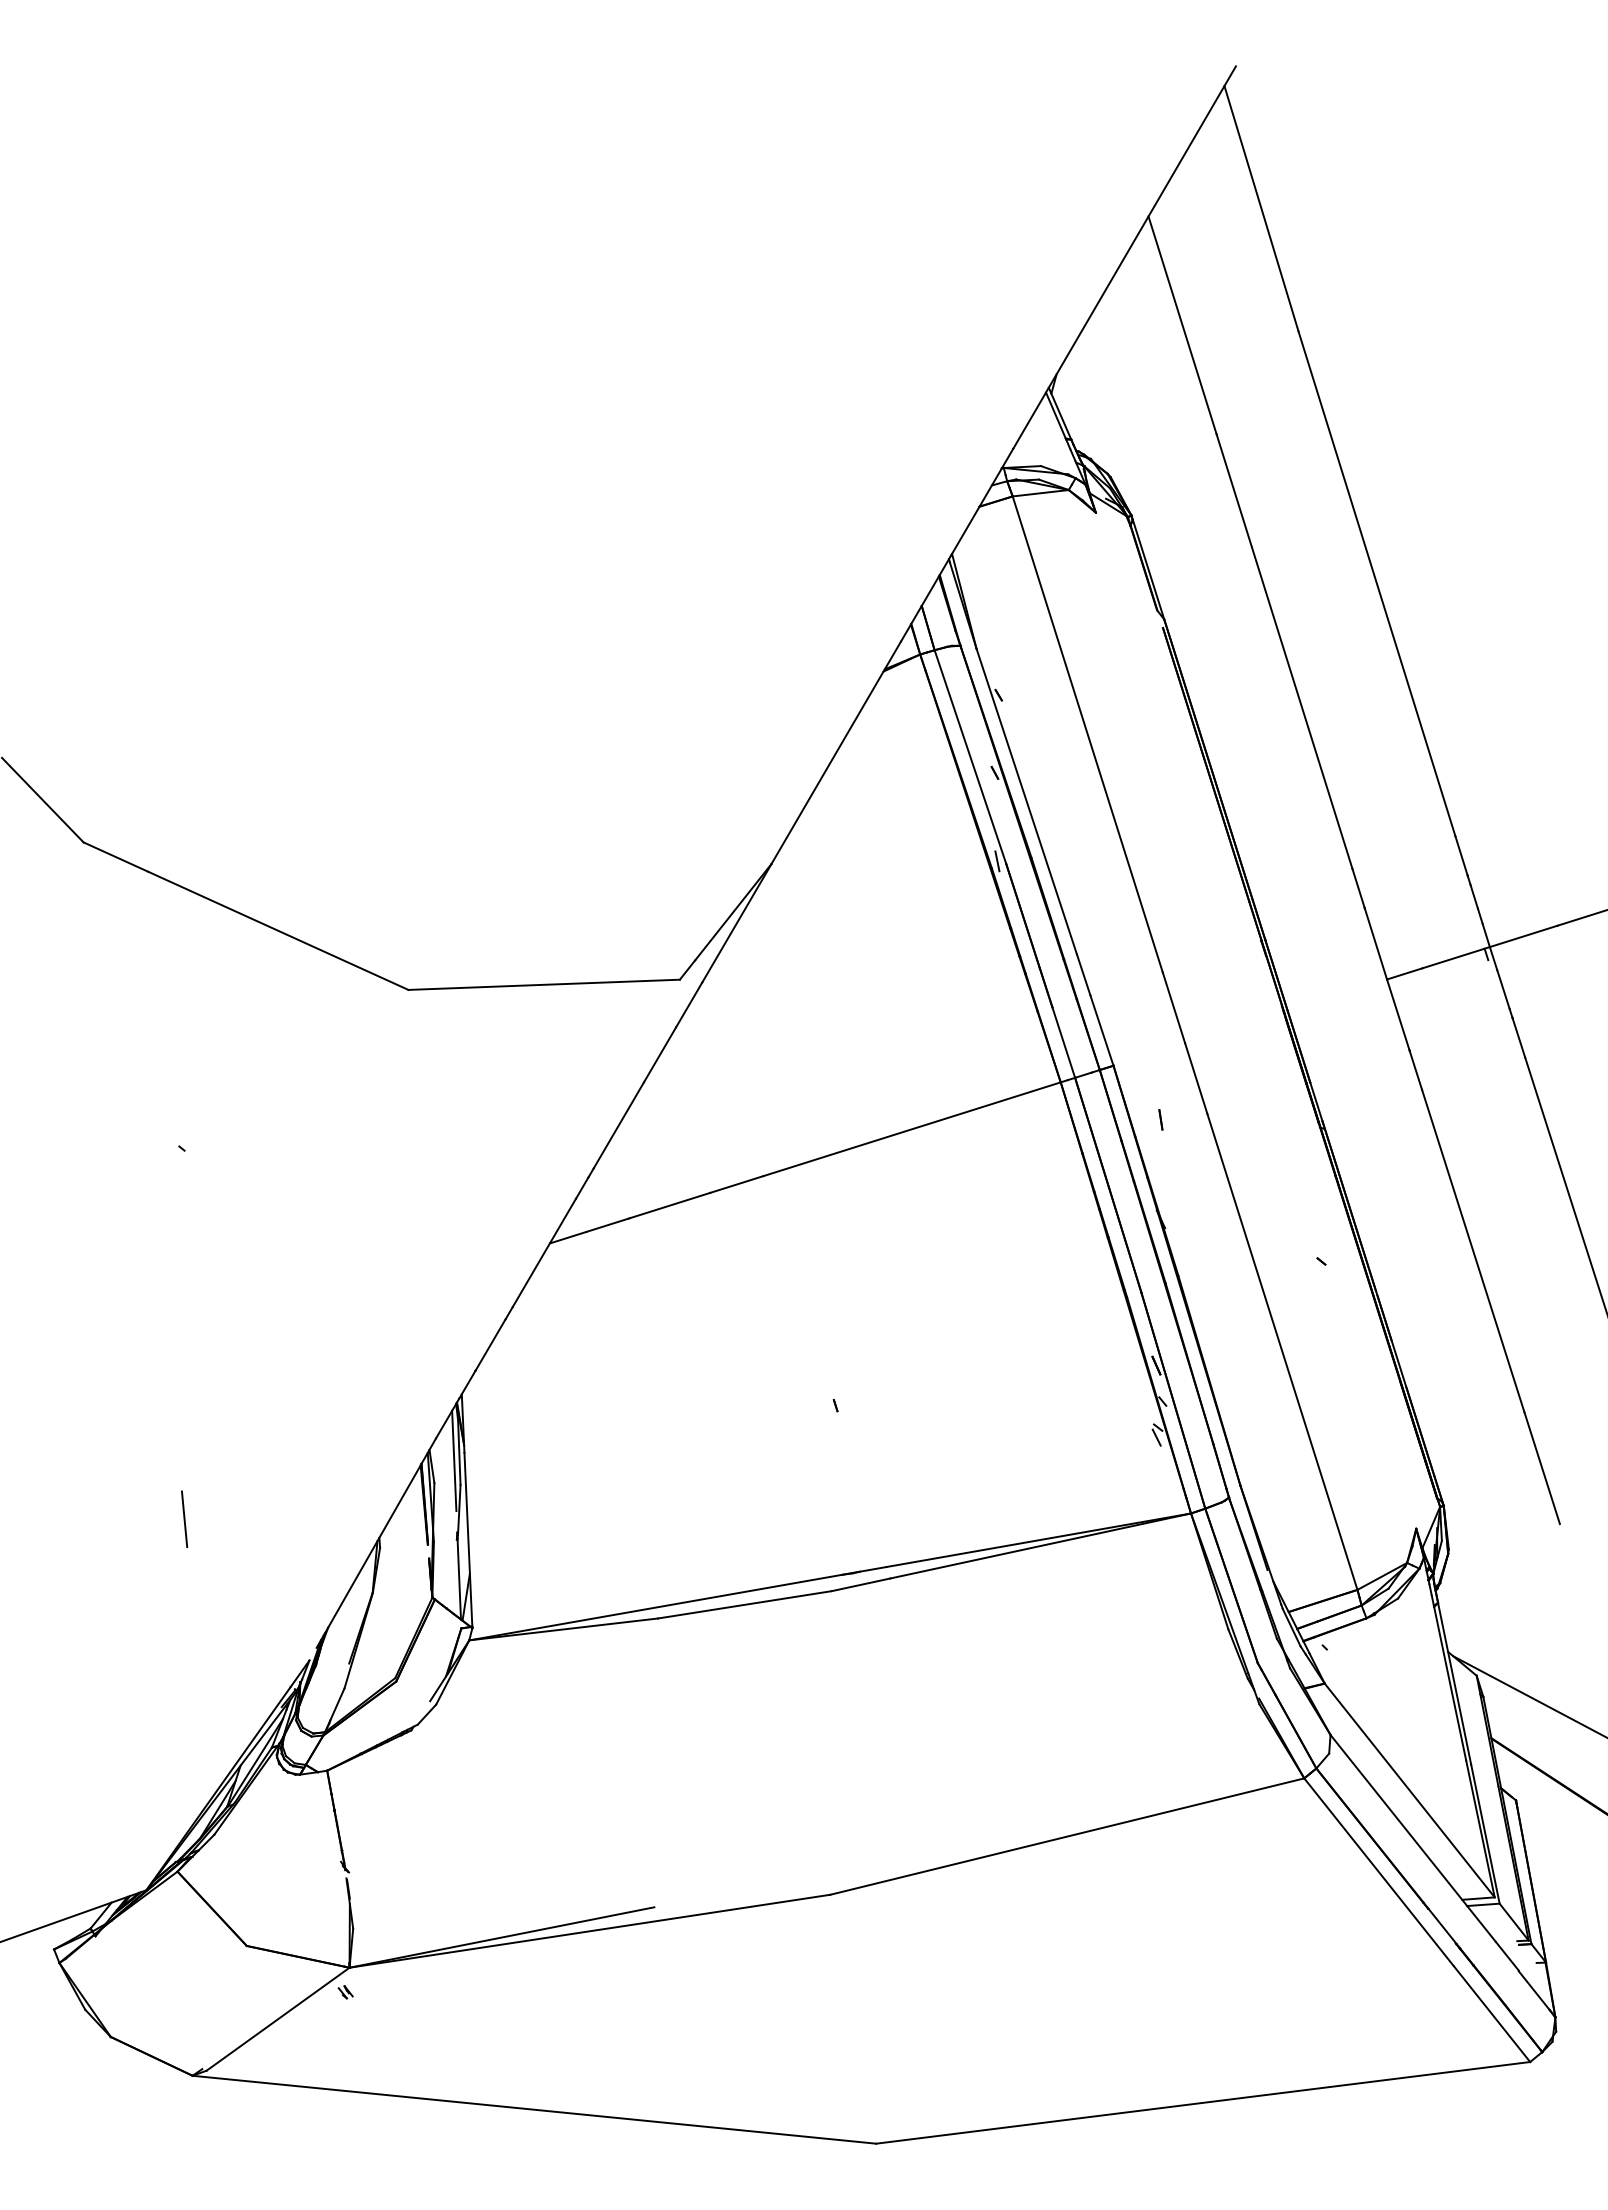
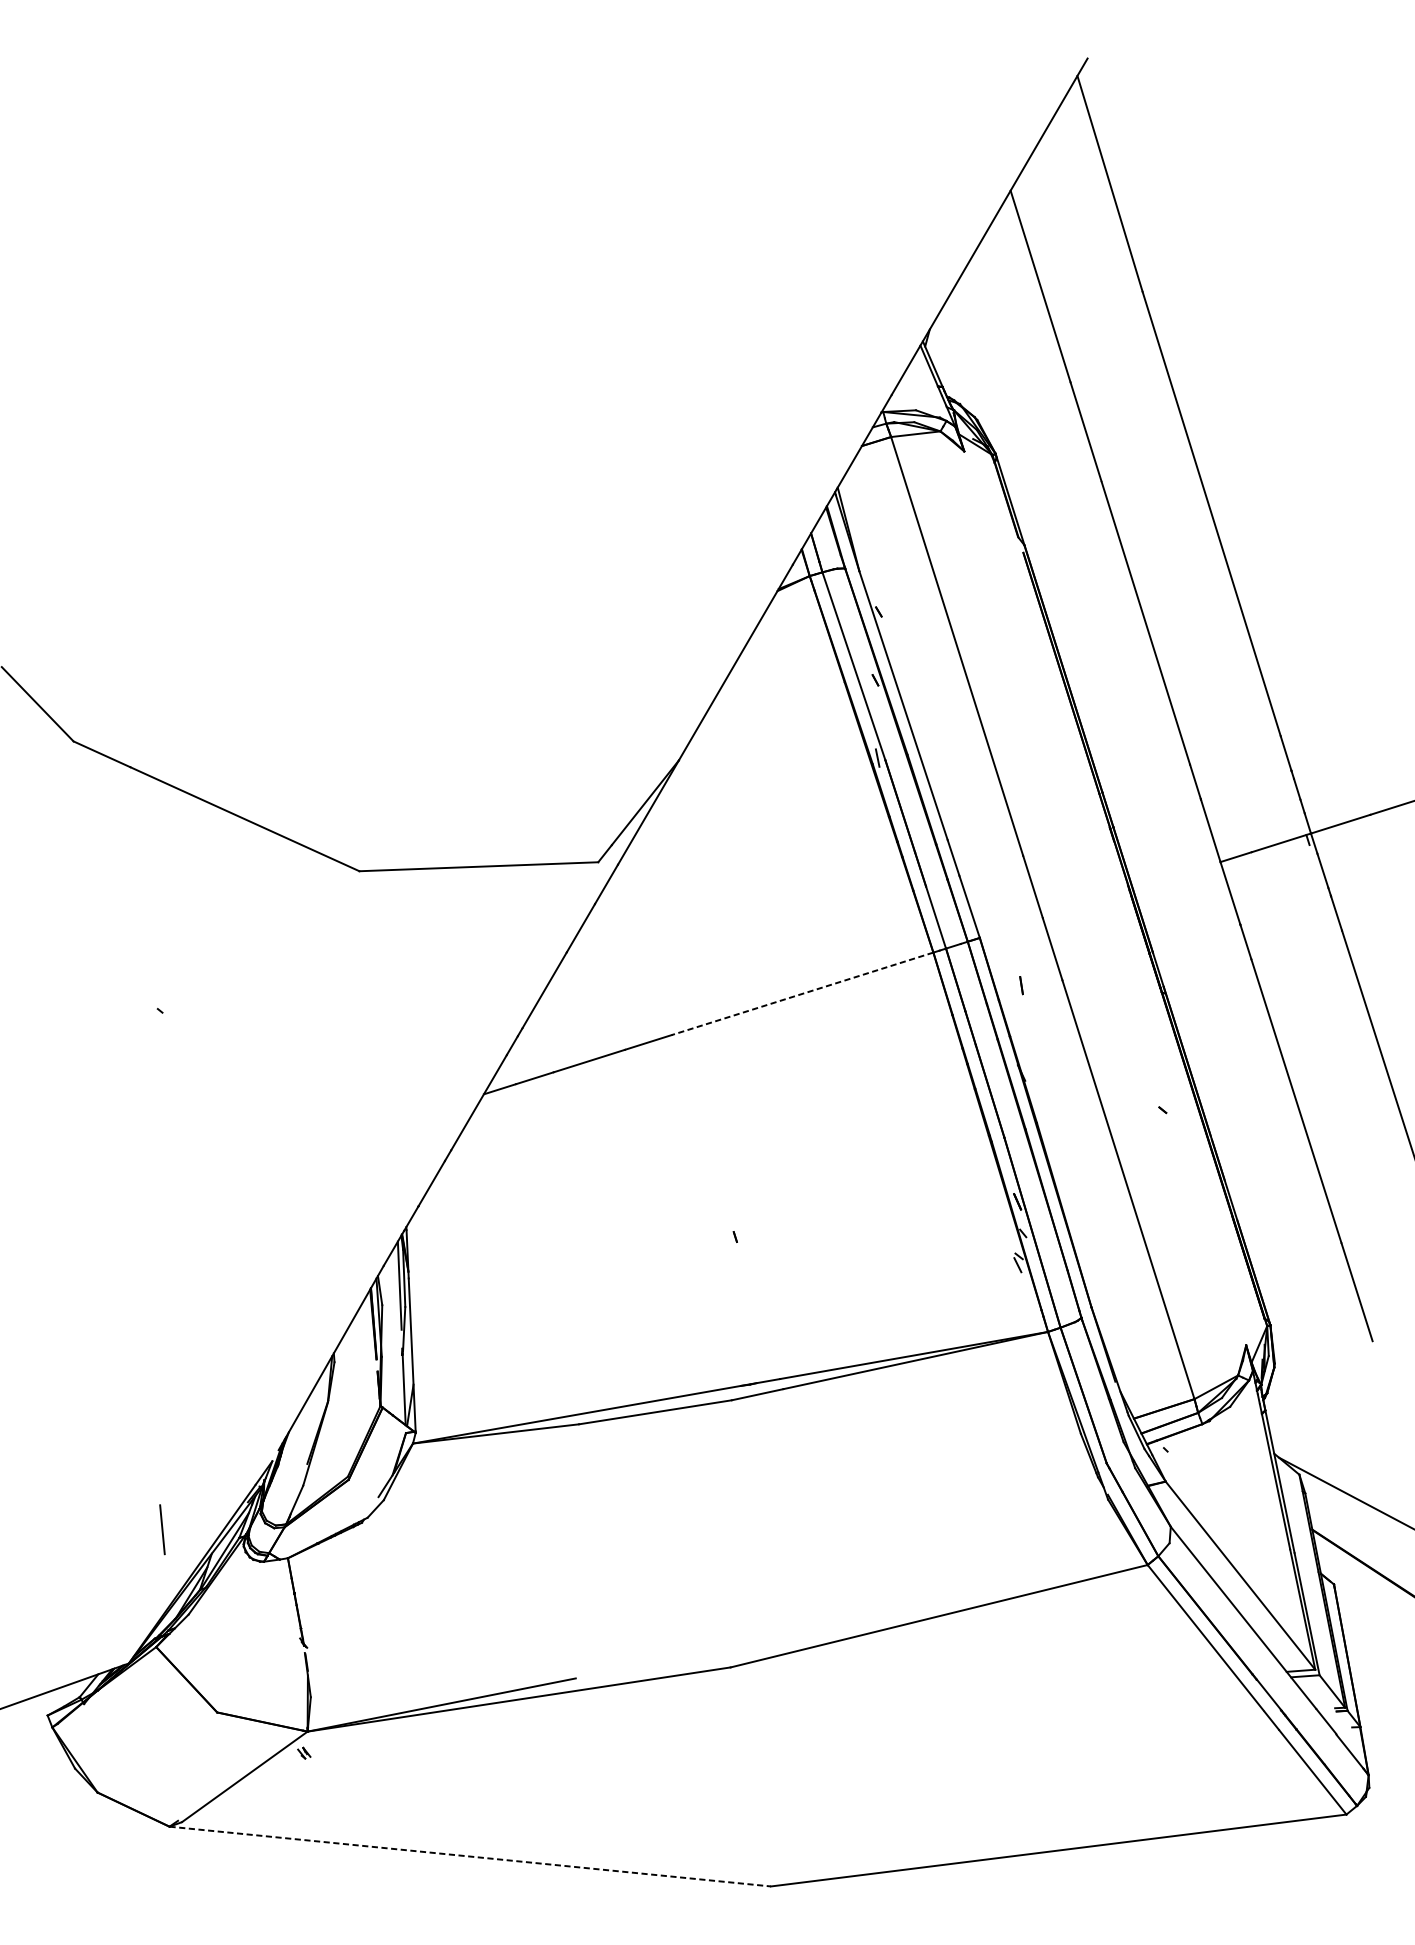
line: (912, 1129) -> (802, 994), solid -> dashed
line: (184, 1518) -> (162, 1529), moved
line: (534, 2109) -> (470, 1856), solid -> dashed

